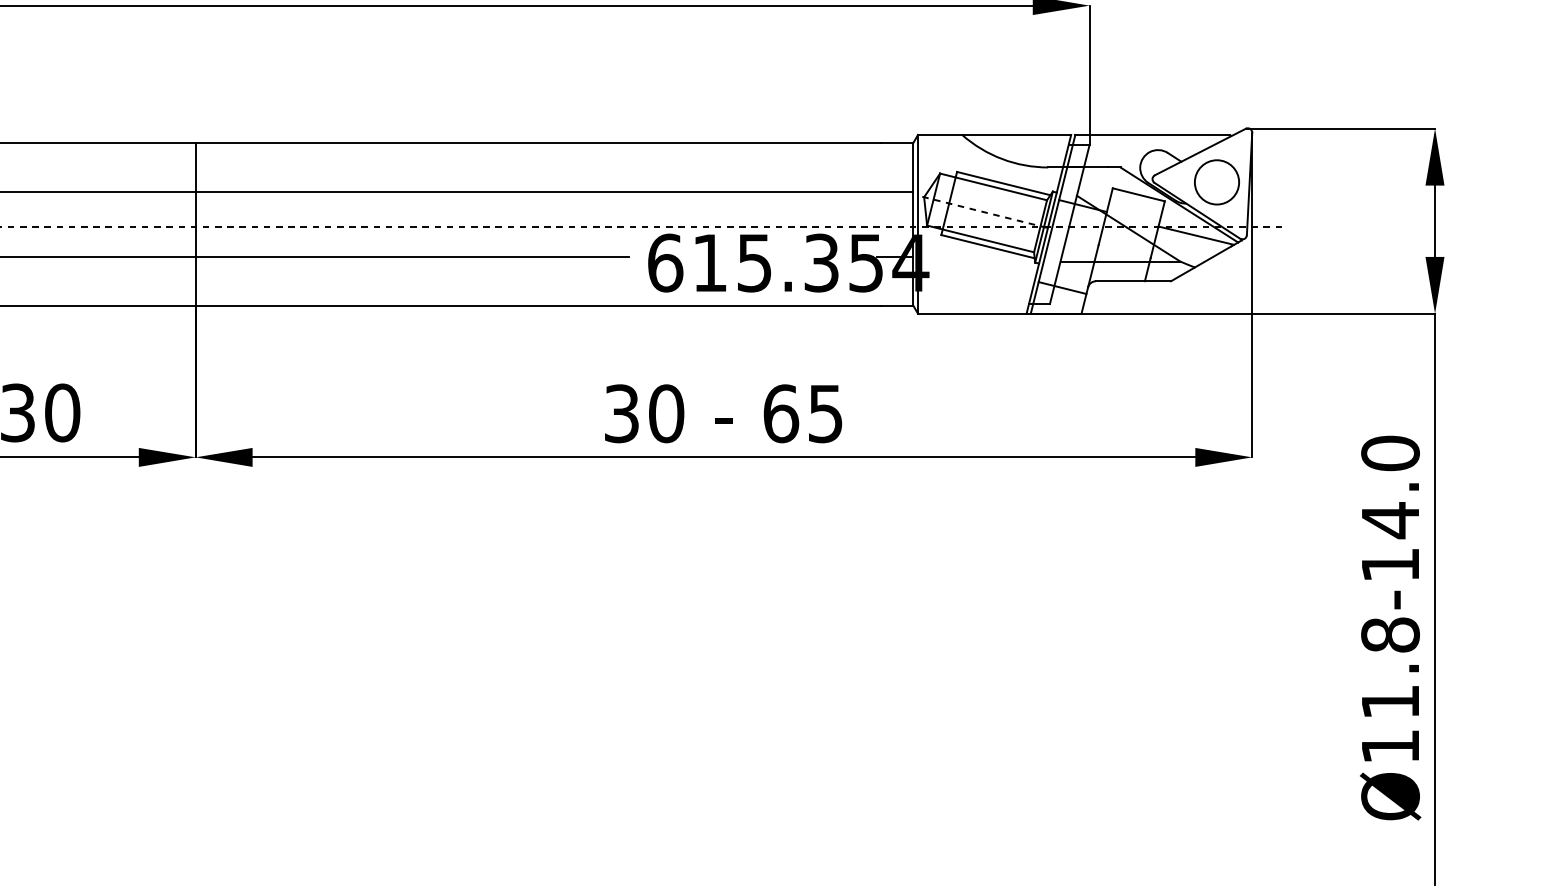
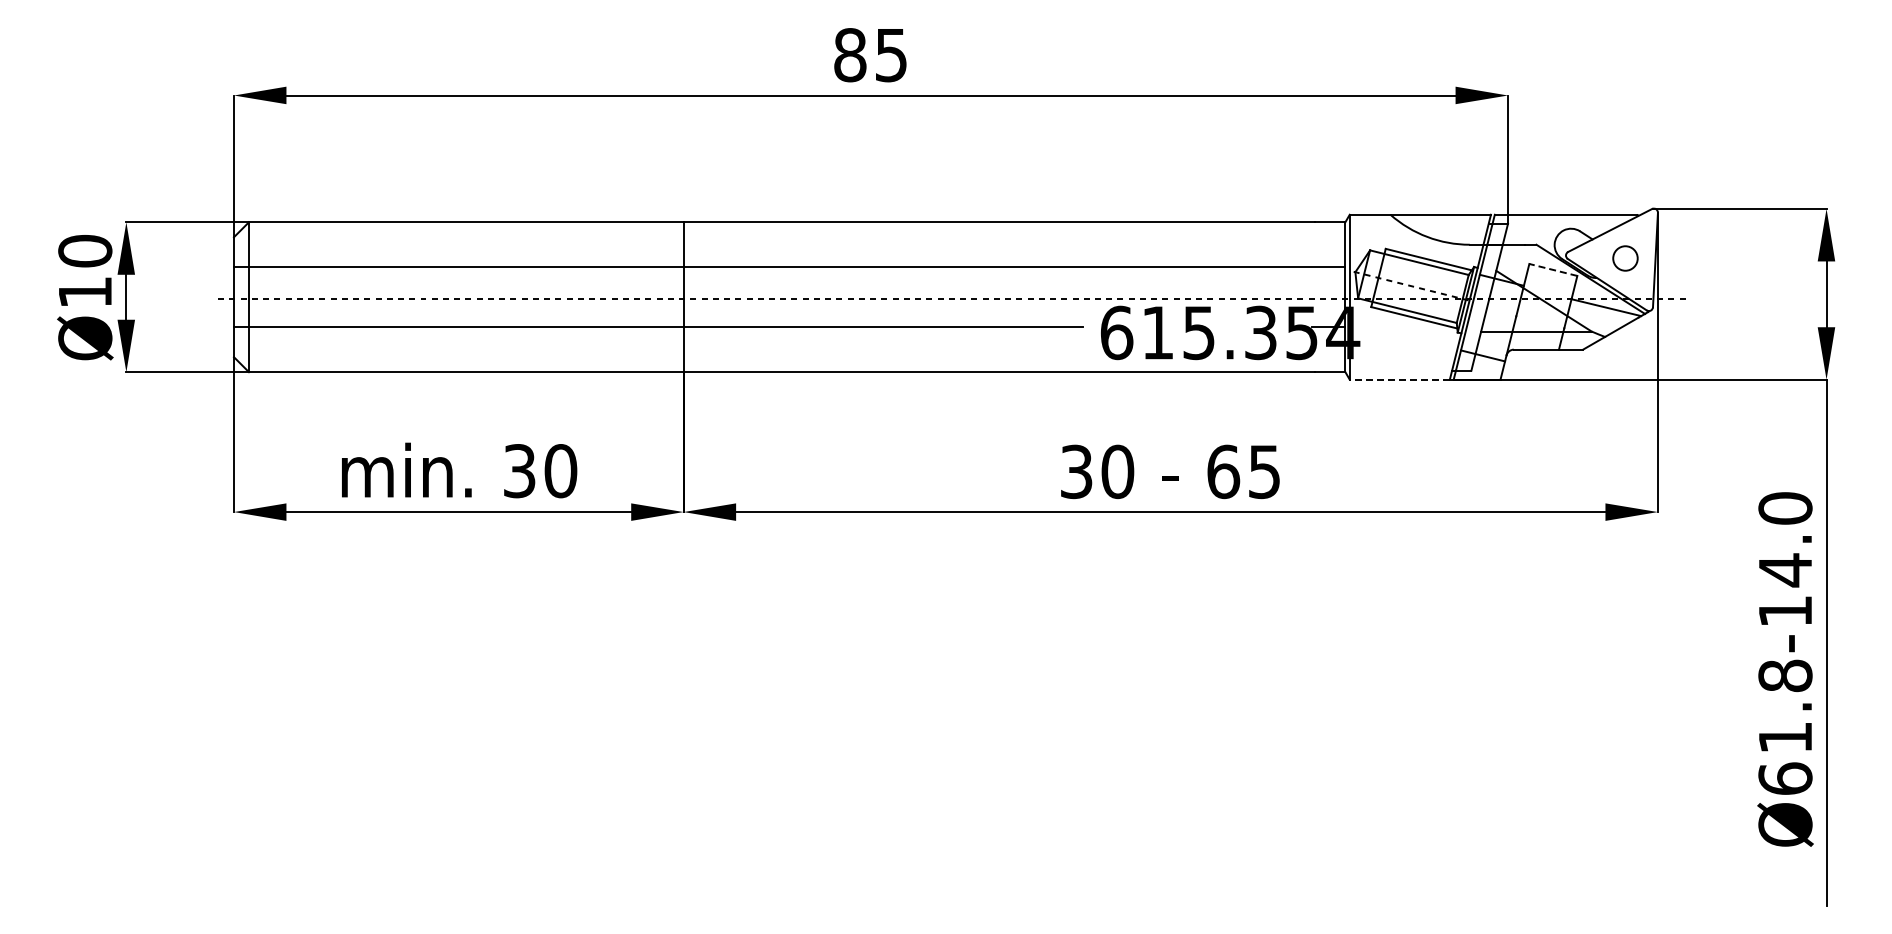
circle: (1217, 182) -> (1625, 258), size x0.6
line: (1138, 194) -> (1553, 269), solid -> dashed
line: (971, 313) -> (1399, 379), solid -> dashed
text: (1390, 746) -> (1785, 778), Ø11.8-14.0 -> Ø61.8-14.0

